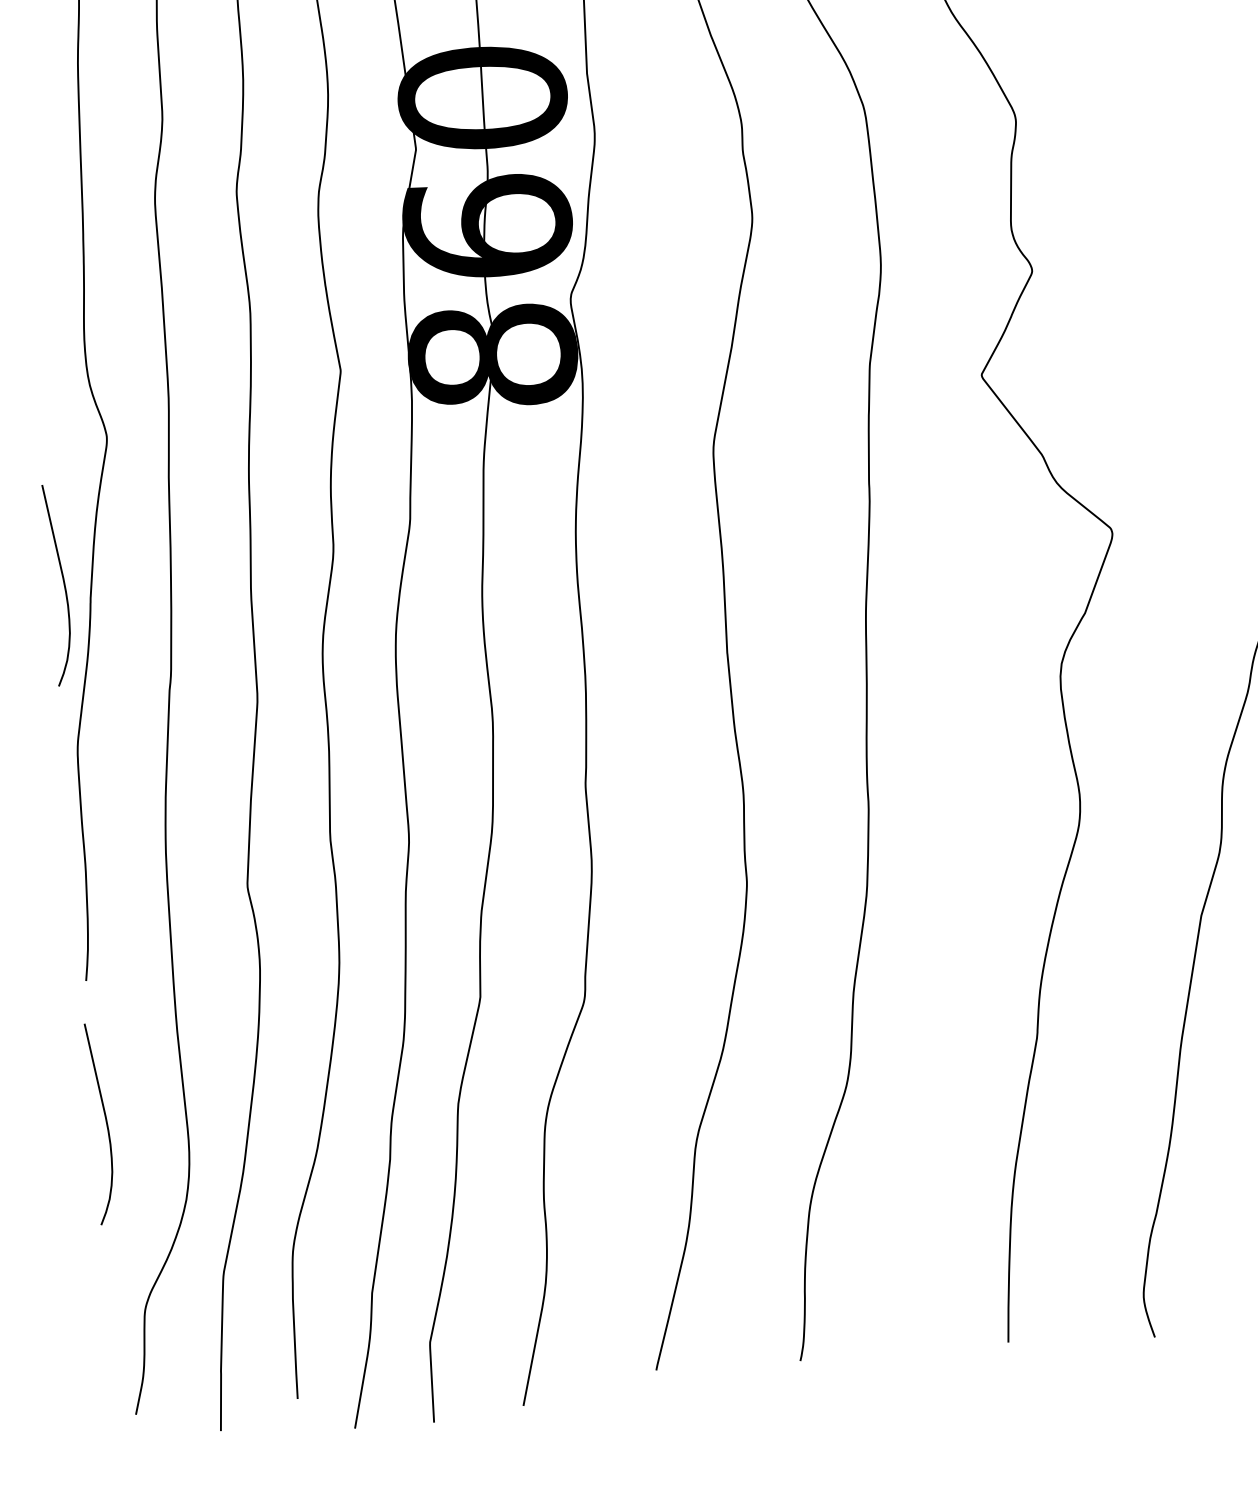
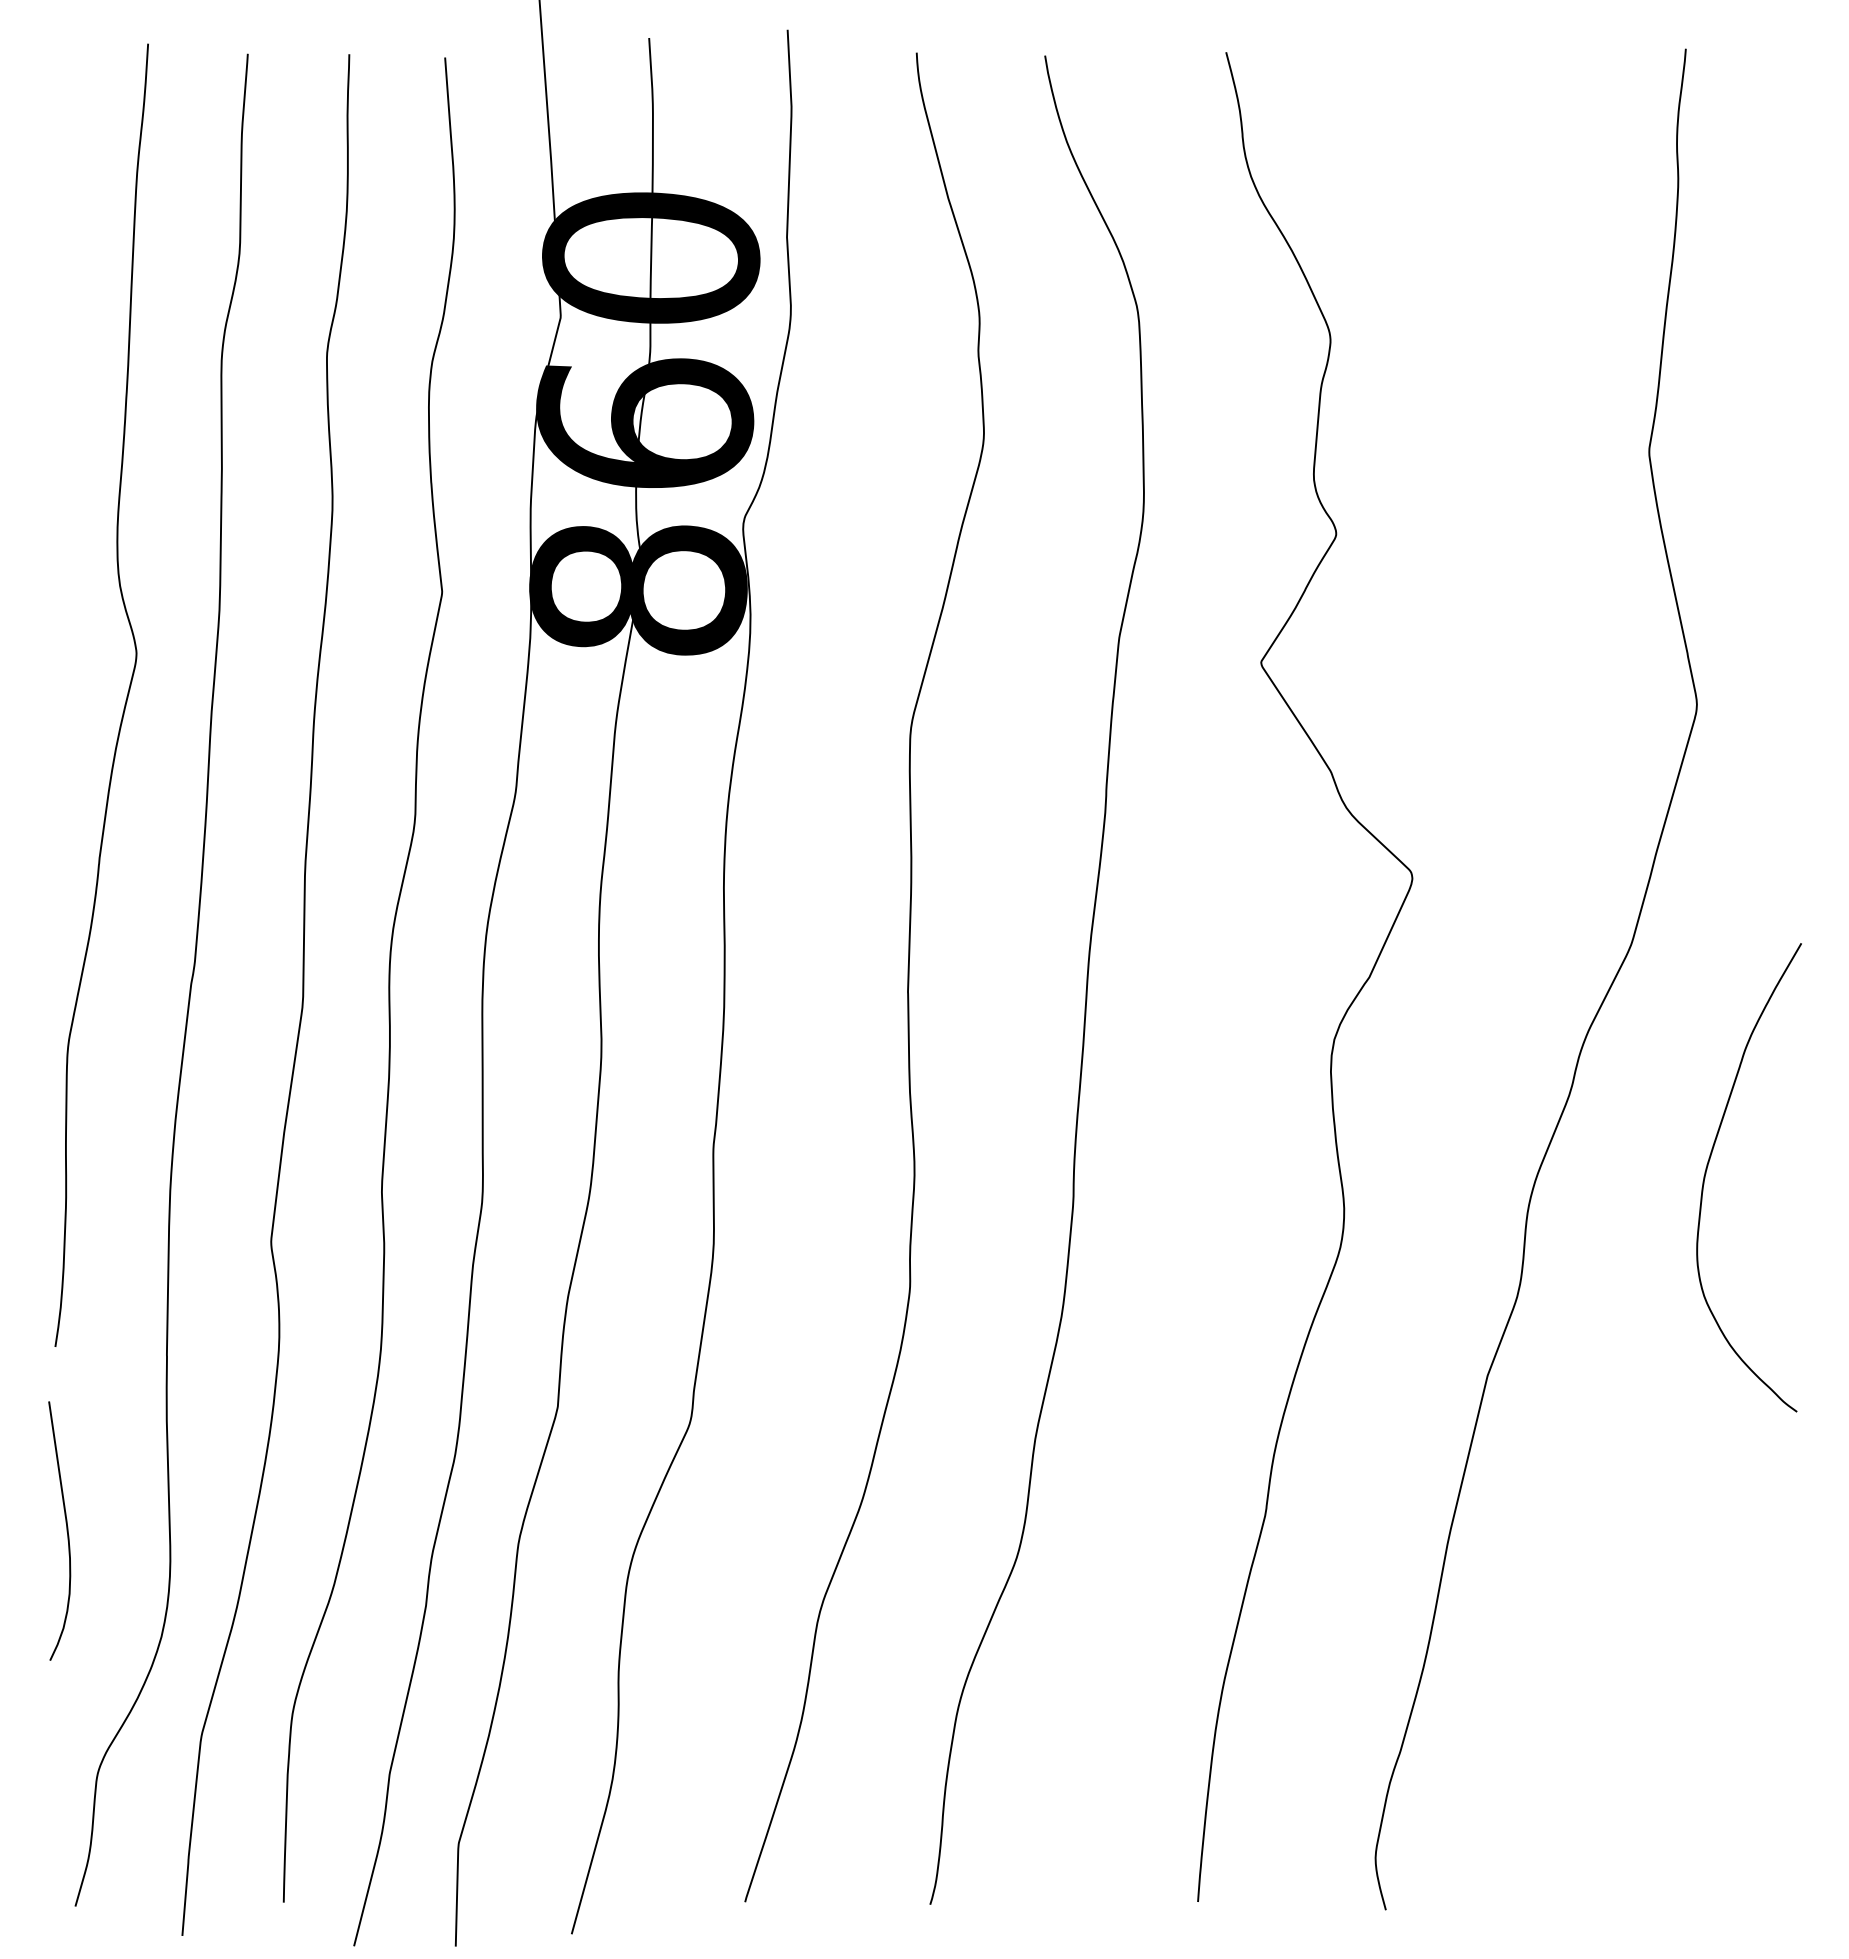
curve: (63, 584) -> (66, 837), removed

